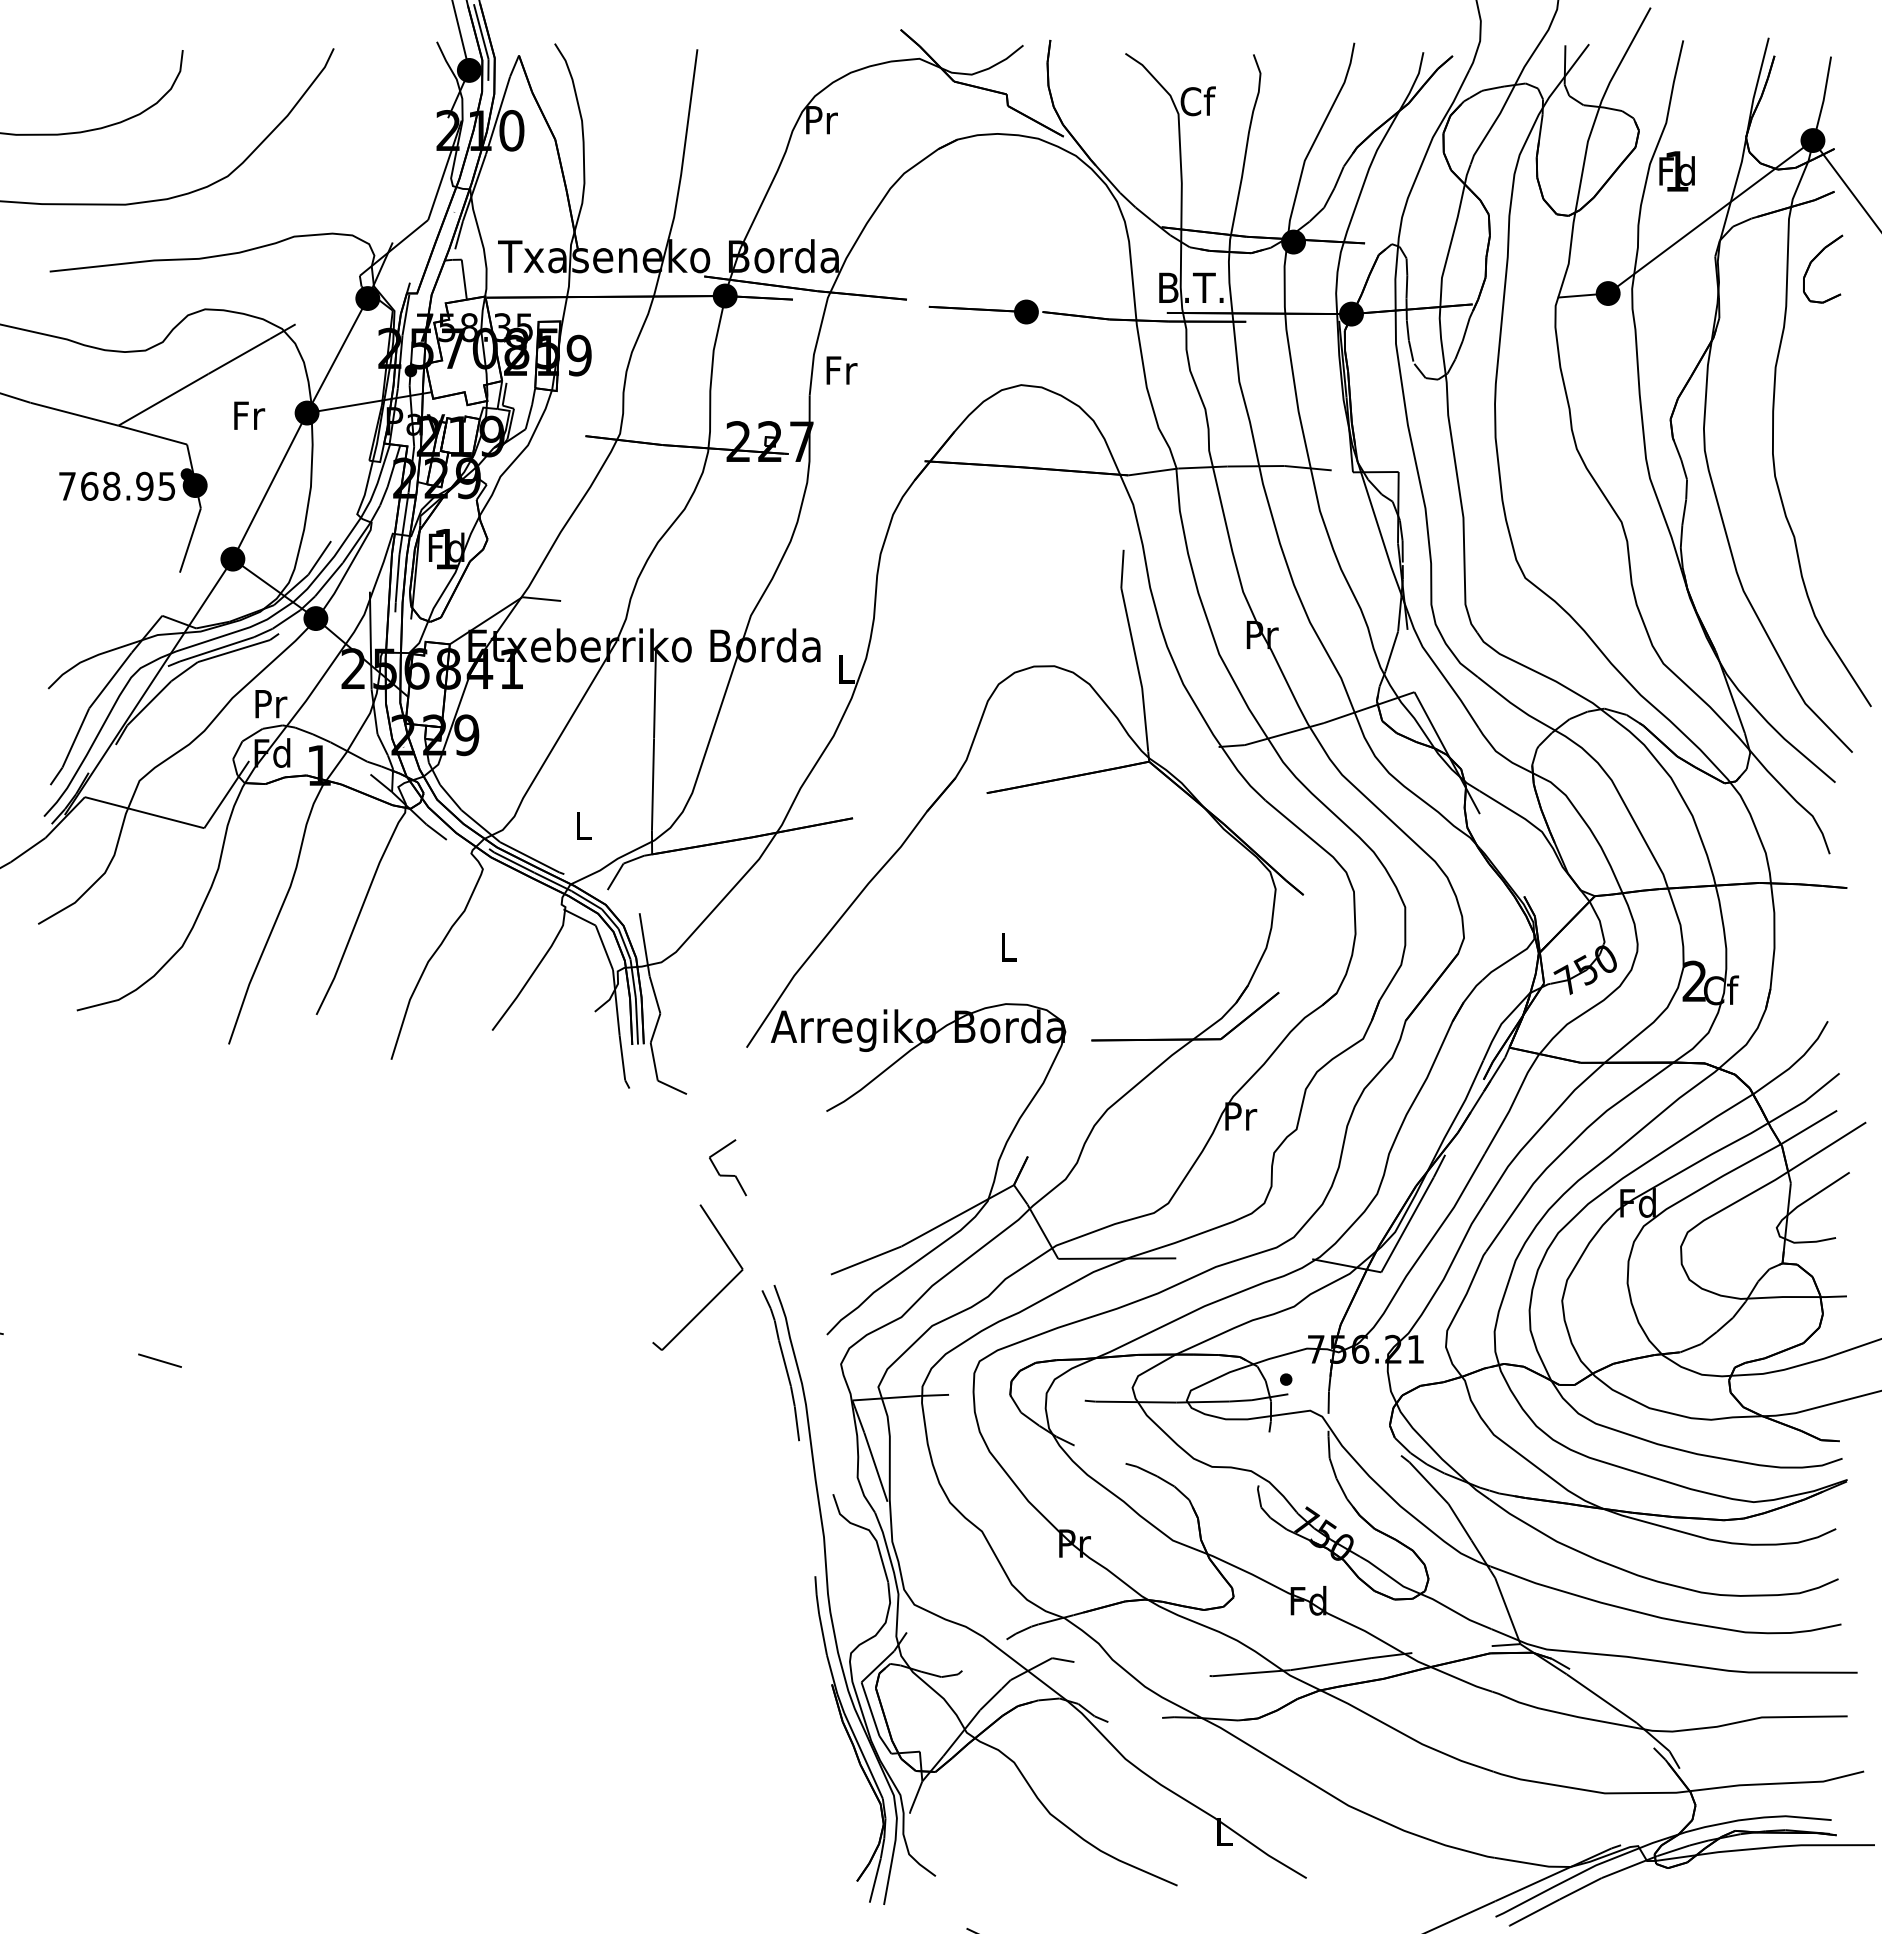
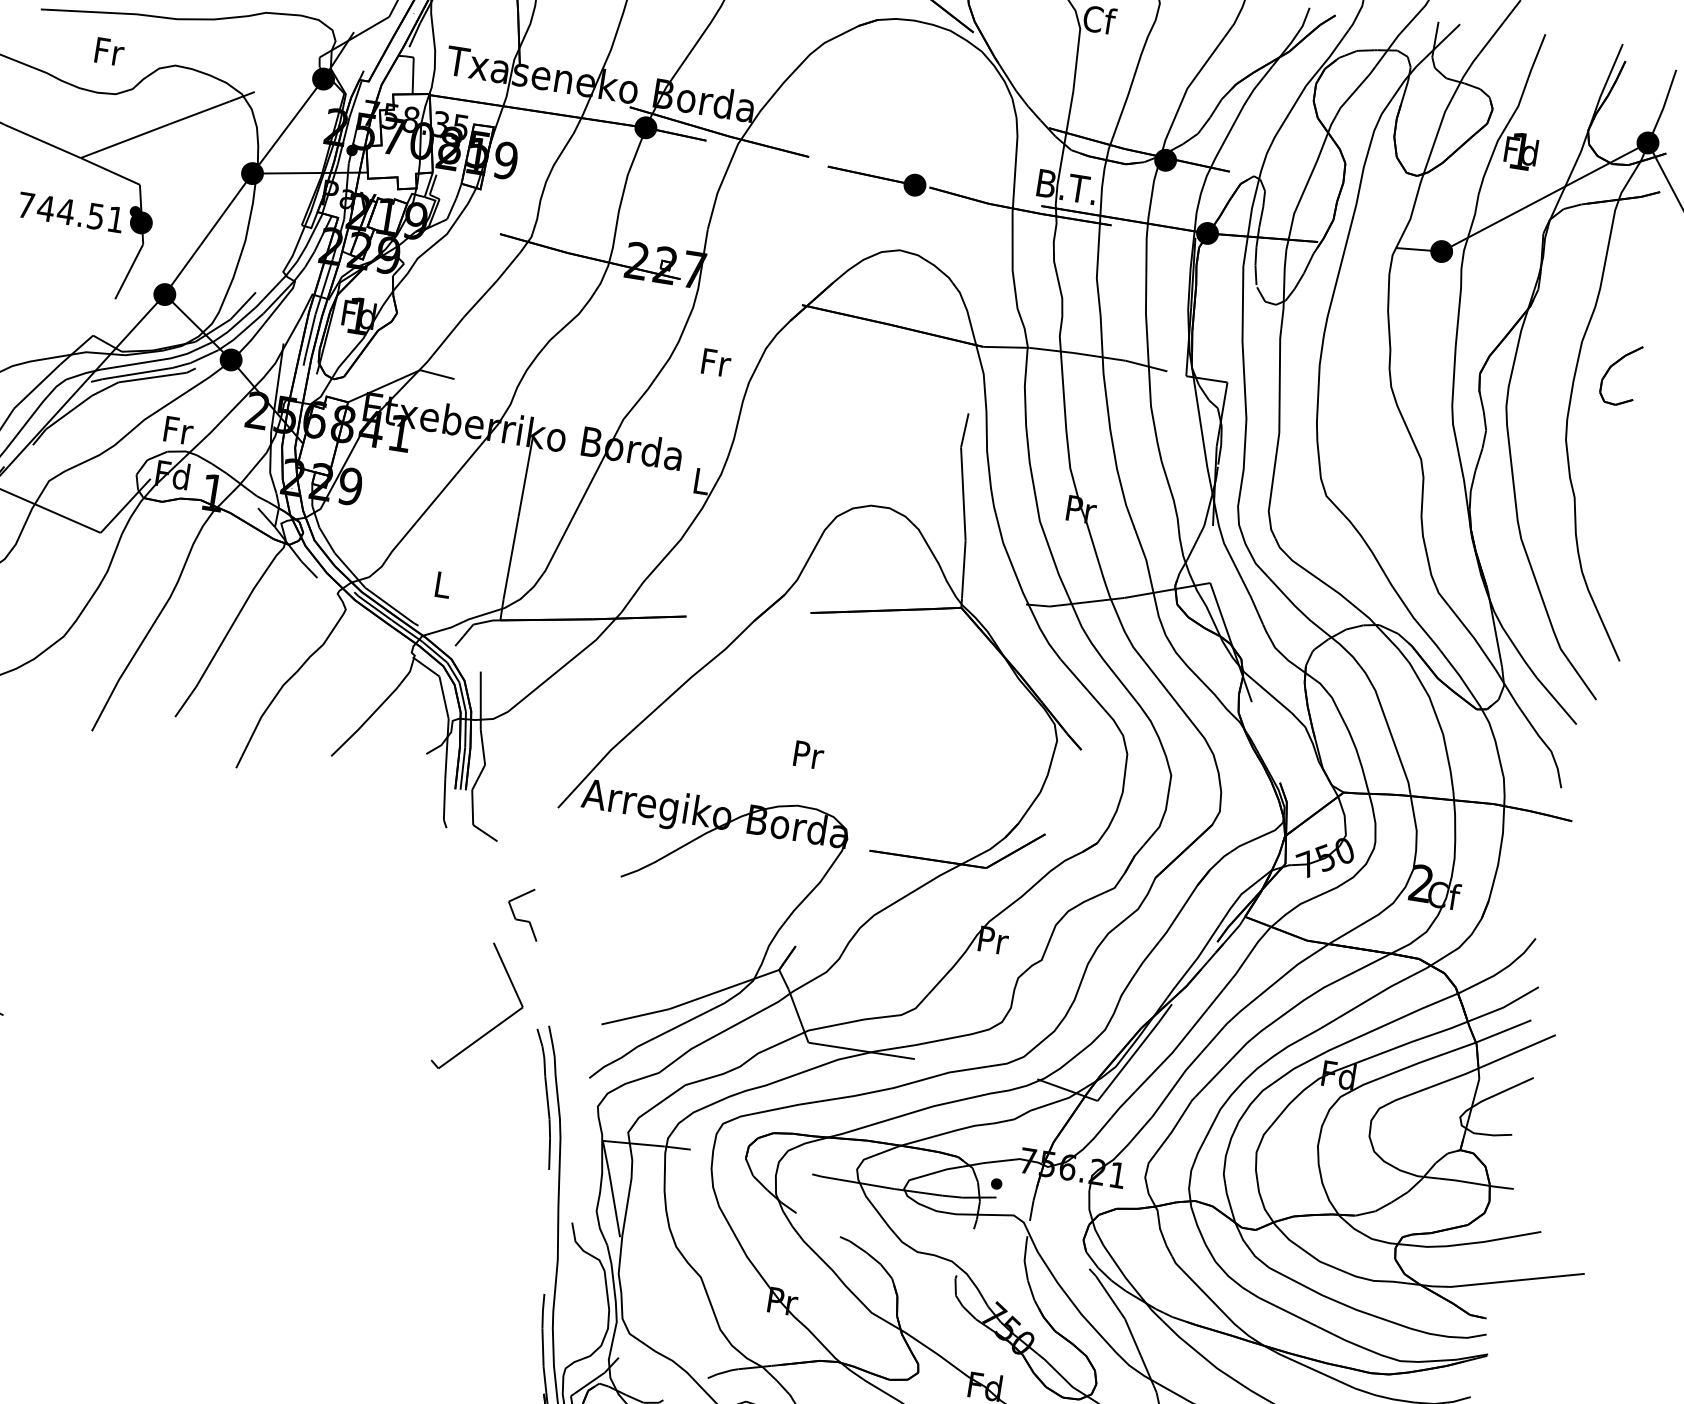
part: (1815, 259) -> (1615, 364), moved
text: (841, 370) -> (716, 362), moved
text: (249, 415) -> (109, 51), moved
text: (127, 485) -> (80, 213), 768.95 -> 744.51
text: (271, 703) -> (179, 430), Pr -> Fr
text: (1009, 947) -> (809, 755), L -> Pr

